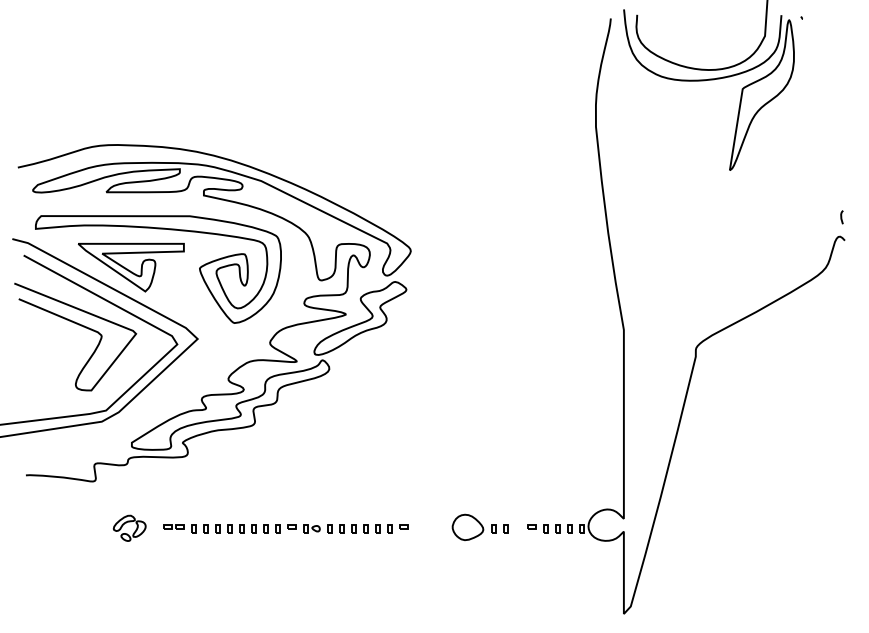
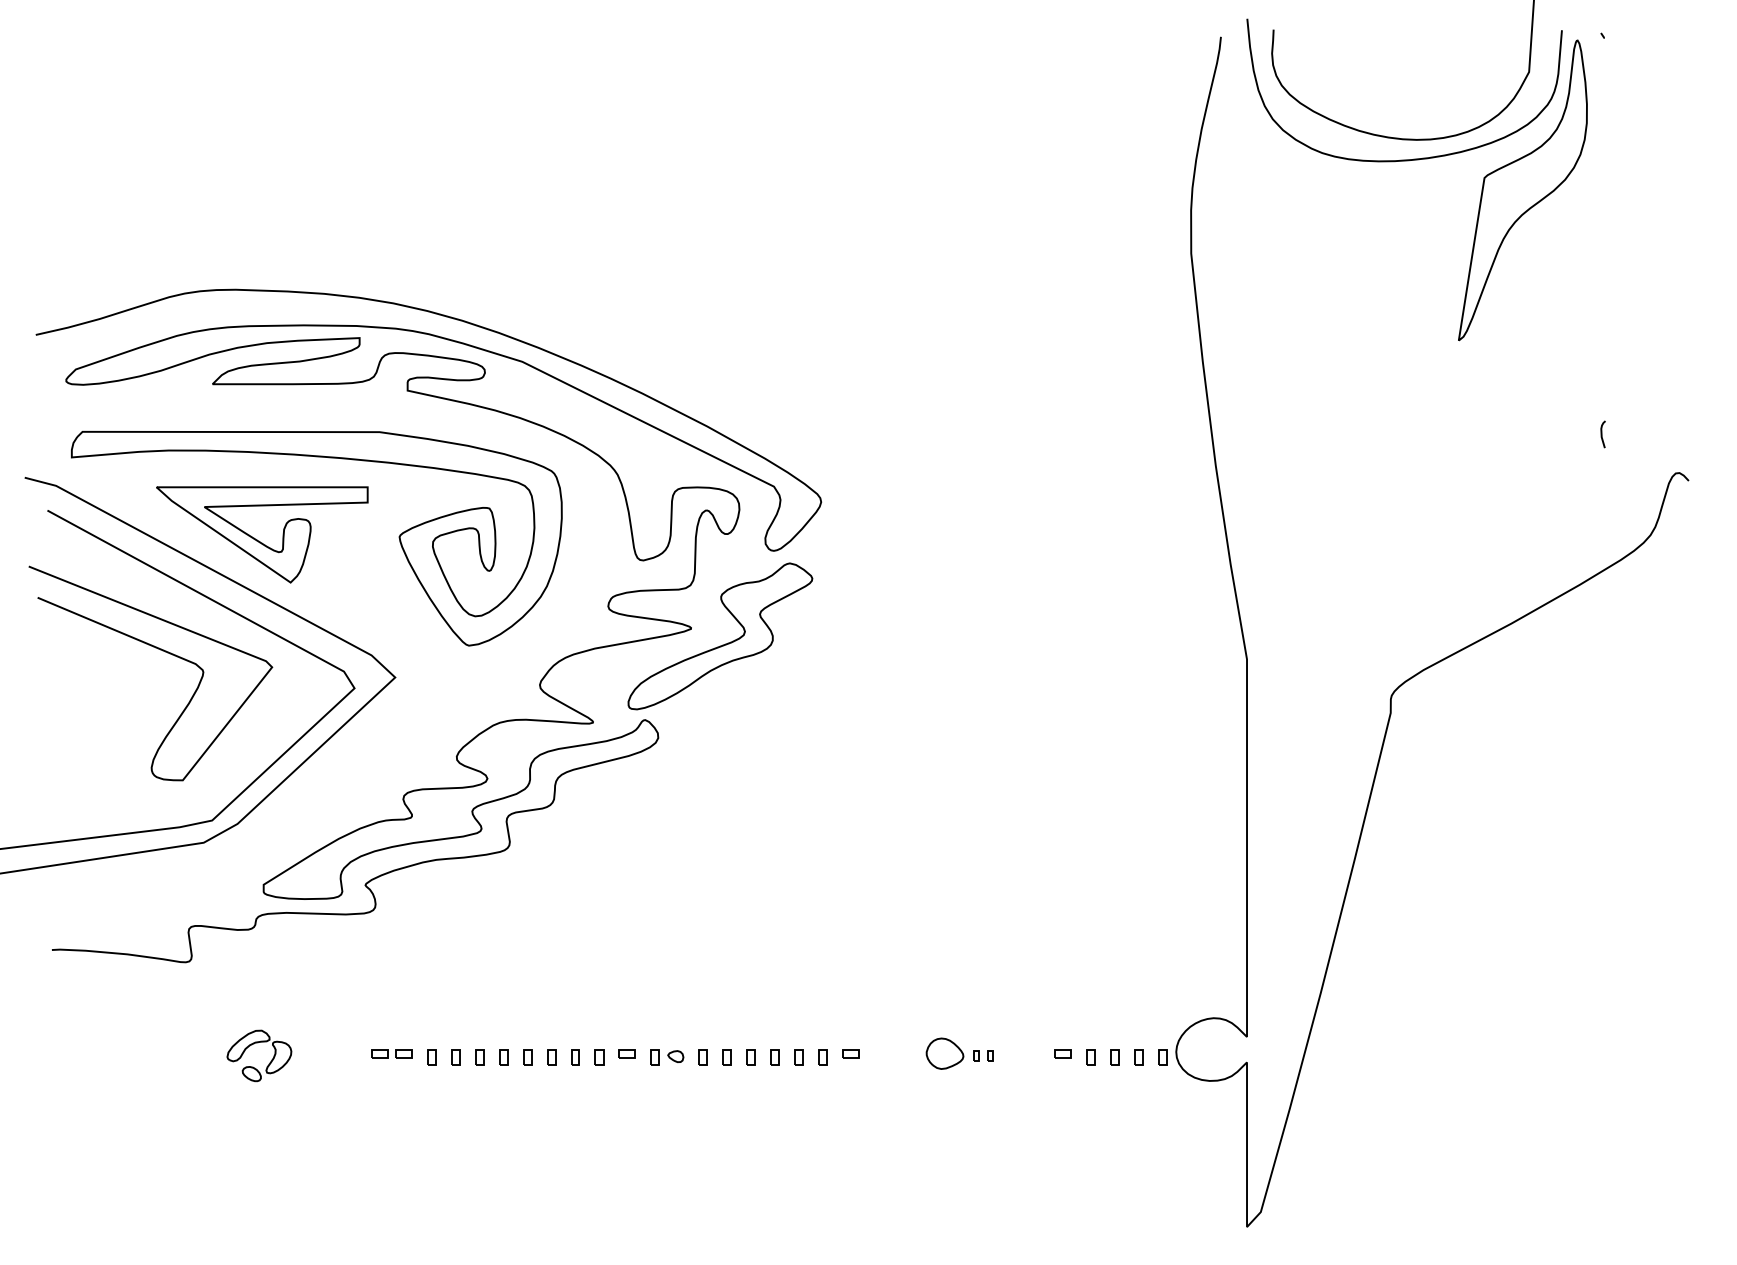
curve: (841, 217) -> (1601, 434), moved
part: (479, 526) -> (958, 1052), size x0.6
part: (285, 528) -> (614, 1056), moved

